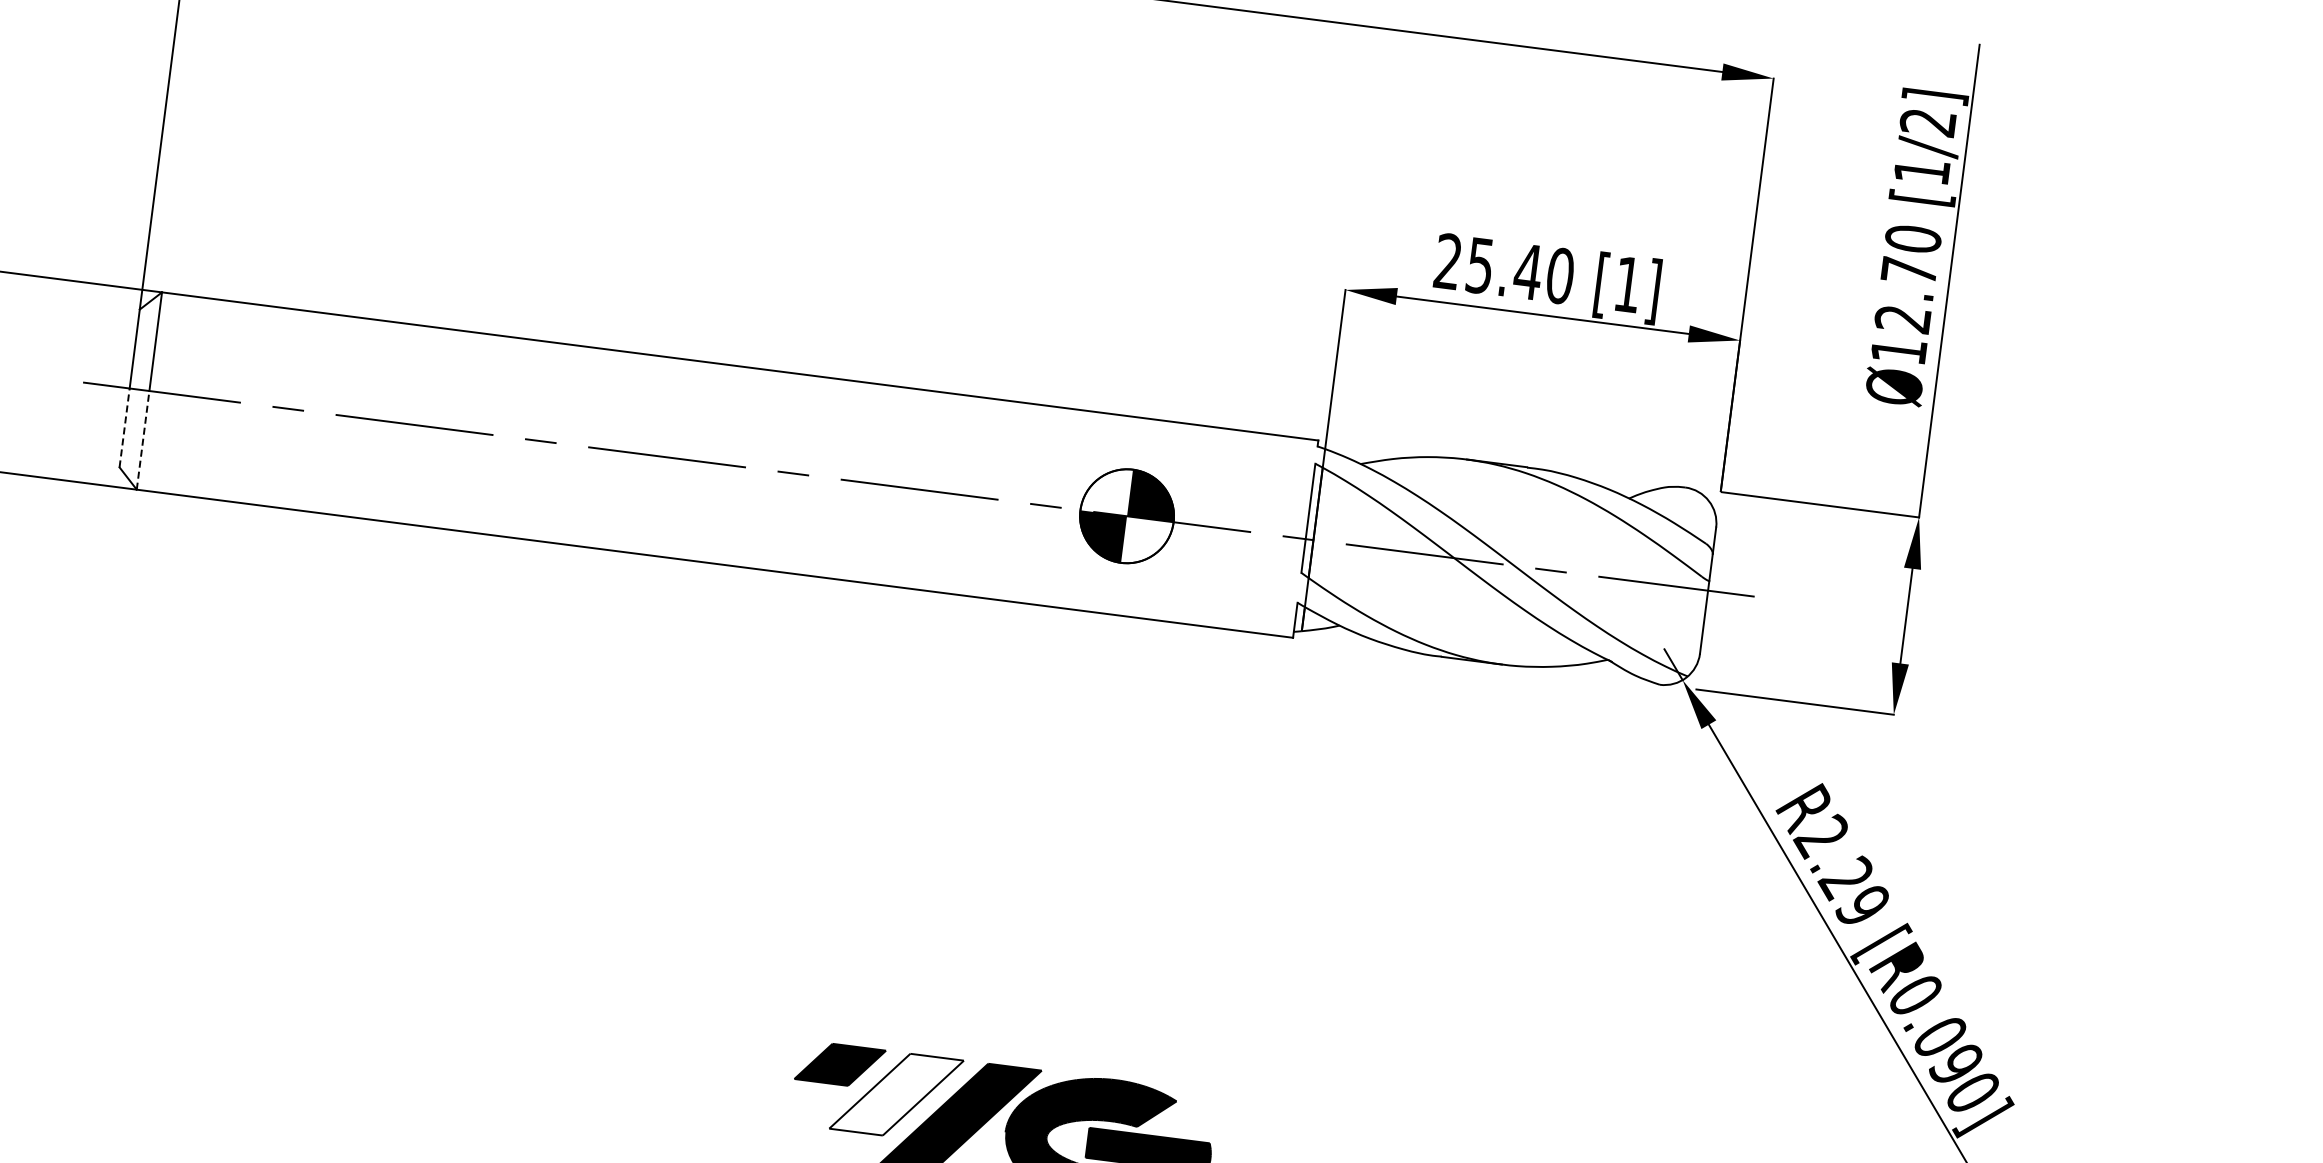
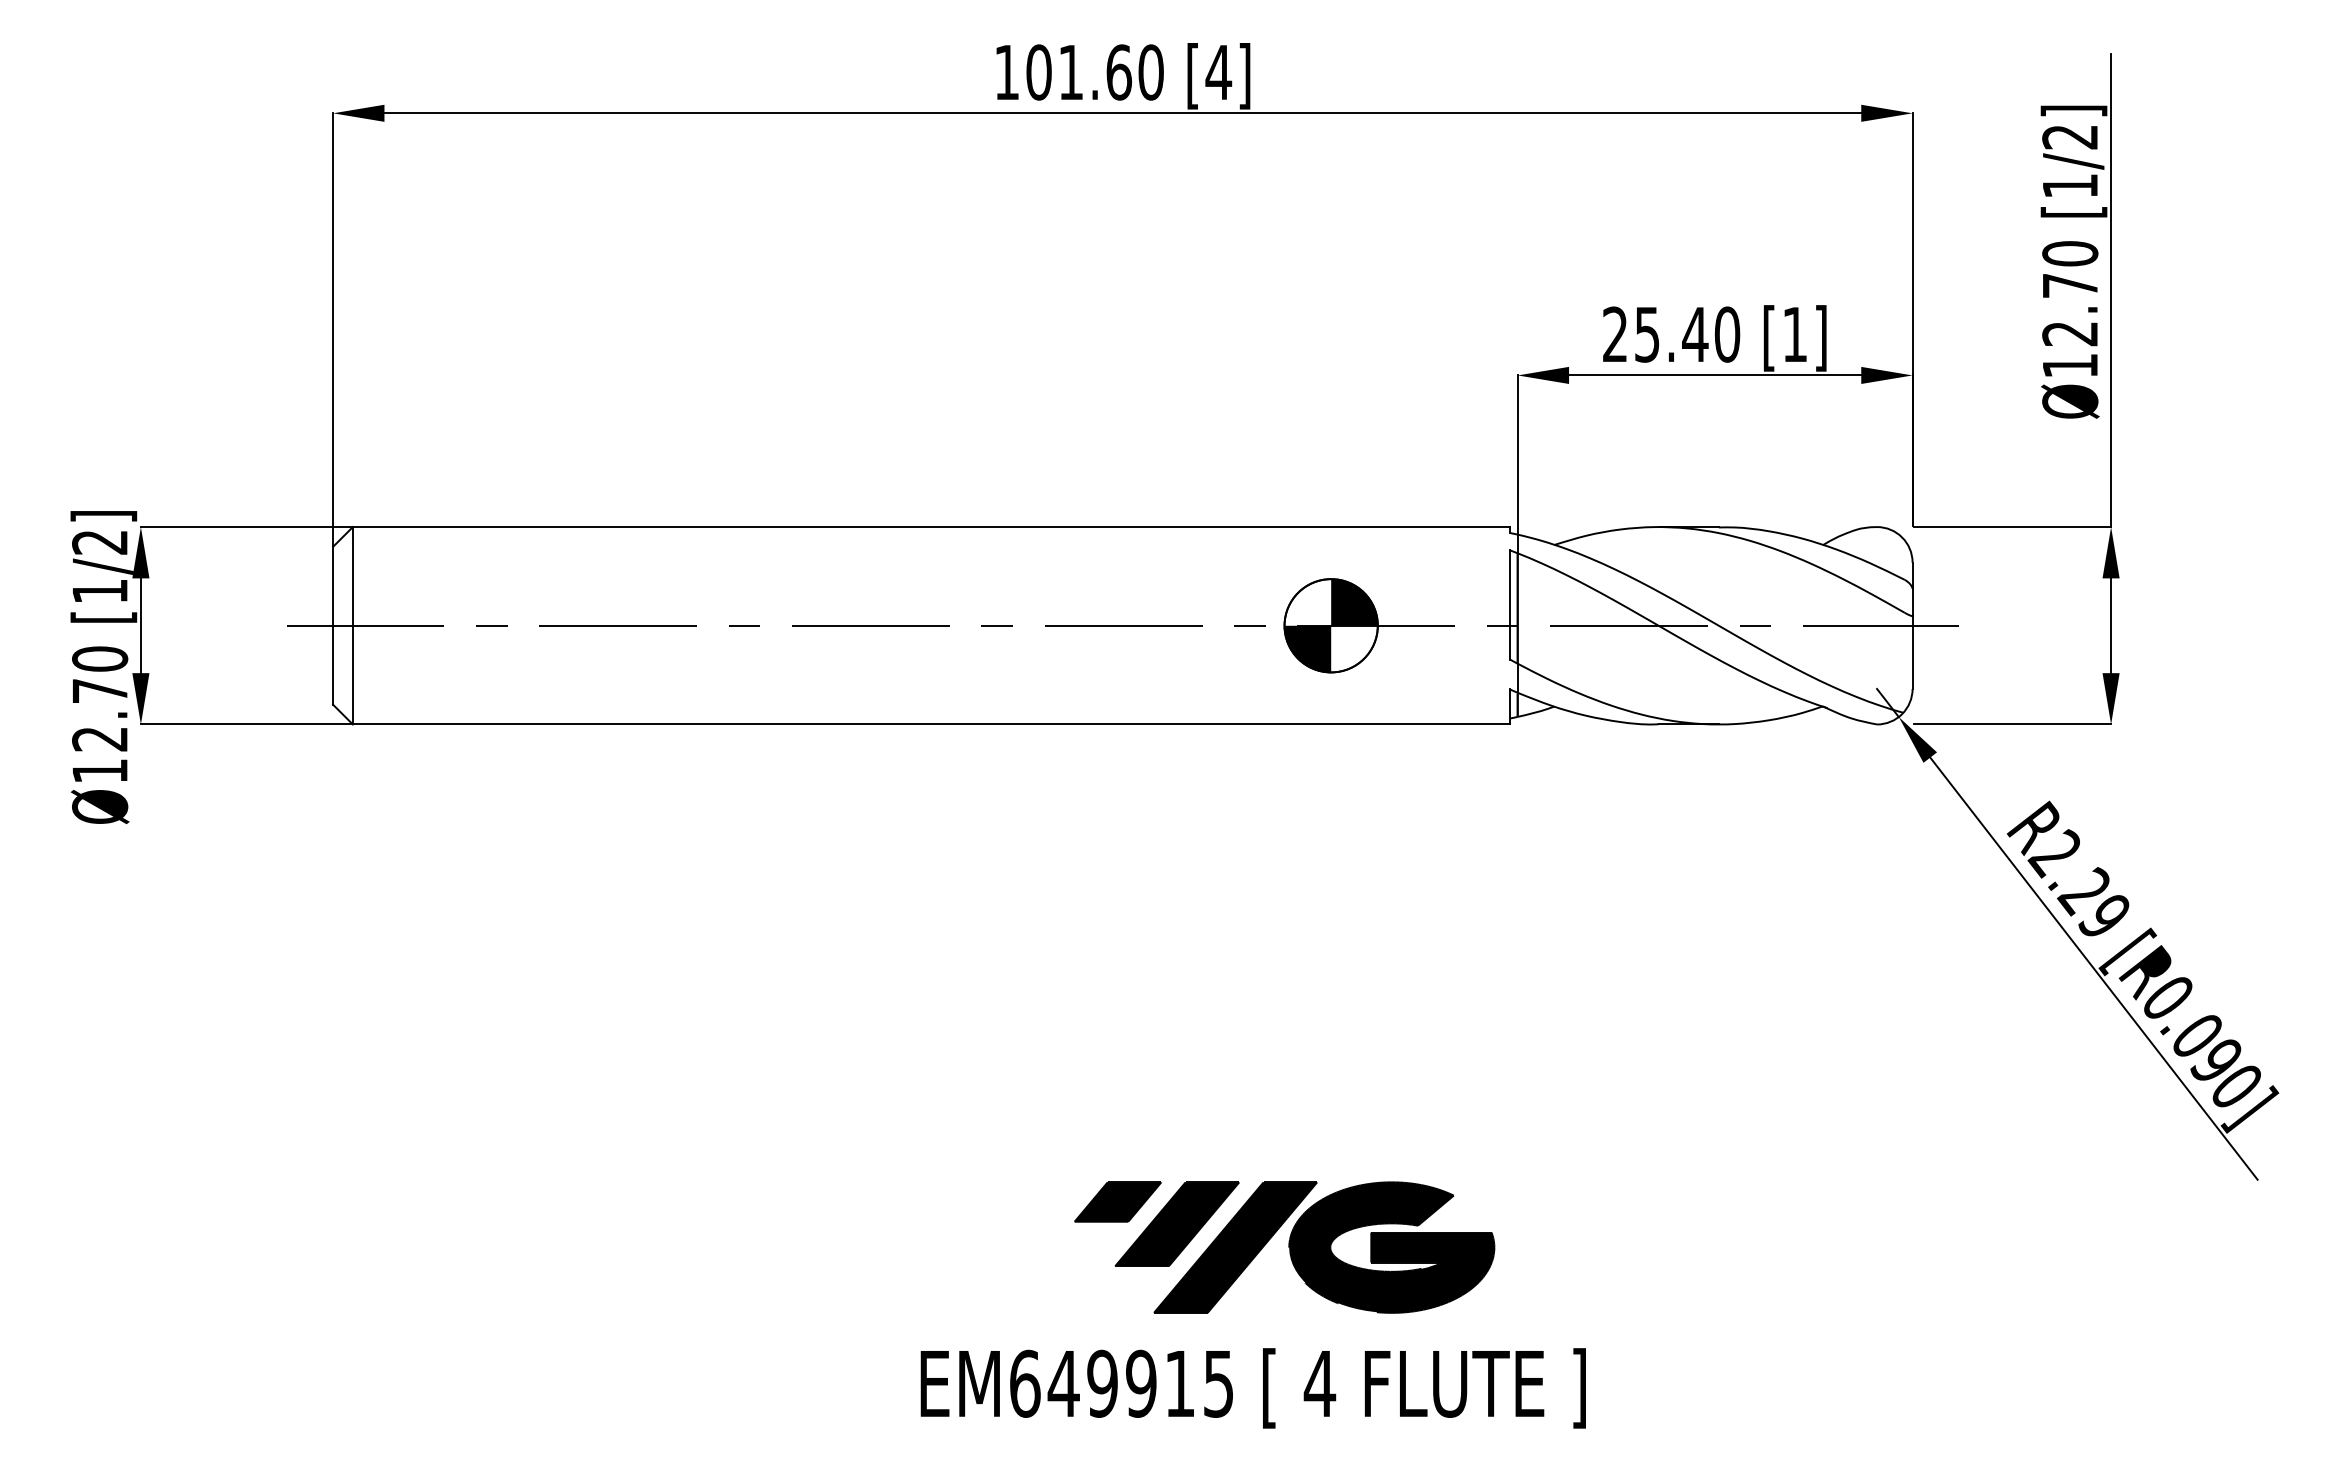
line: (125, 427) -> (333, 664), dashed -> solid
line: (142, 439) -> (352, 674), dashed -> solid
fill: (896, 1094) -> (1177, 1224), added

